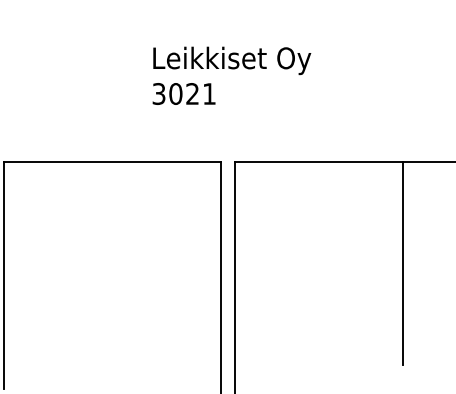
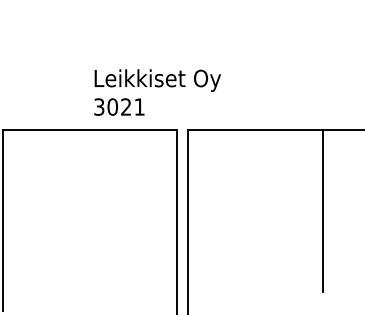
text: (231, 75) -> (157, 92), moved

